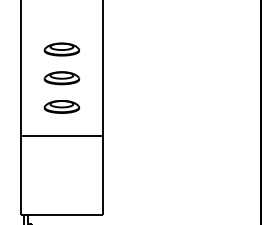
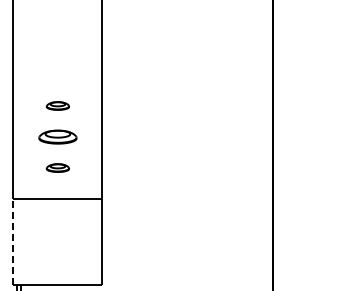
part: (61, 49) -> (57, 105), size x0.6
part: (61, 106) -> (57, 167), size x0.6
line: (20, 175) -> (13, 242), solid -> dashed

